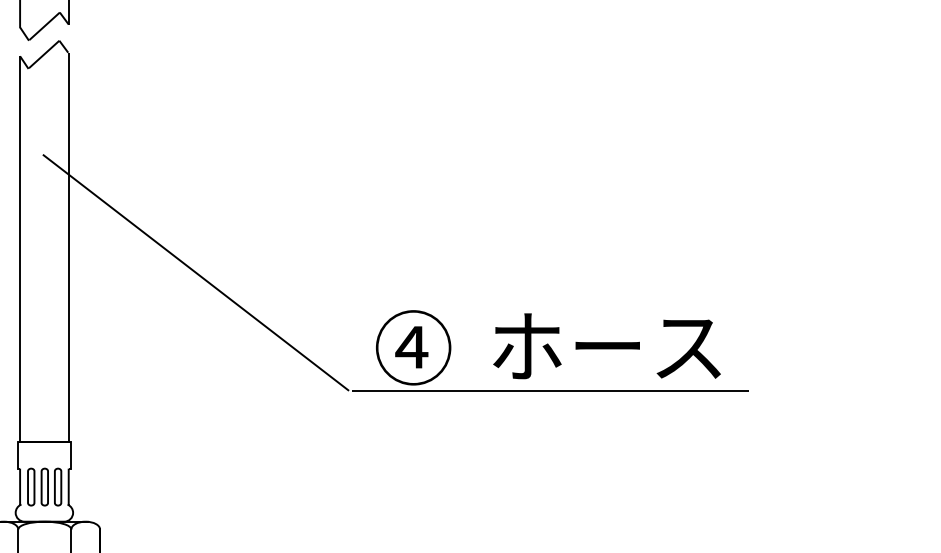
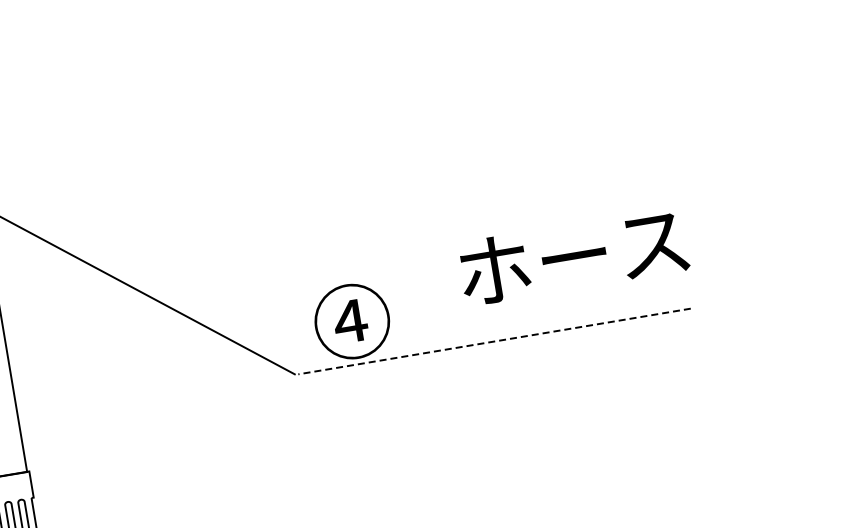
text: (606, 346) -> (572, 256), moved
line: (550, 390) -> (494, 341), solid -> dashed

